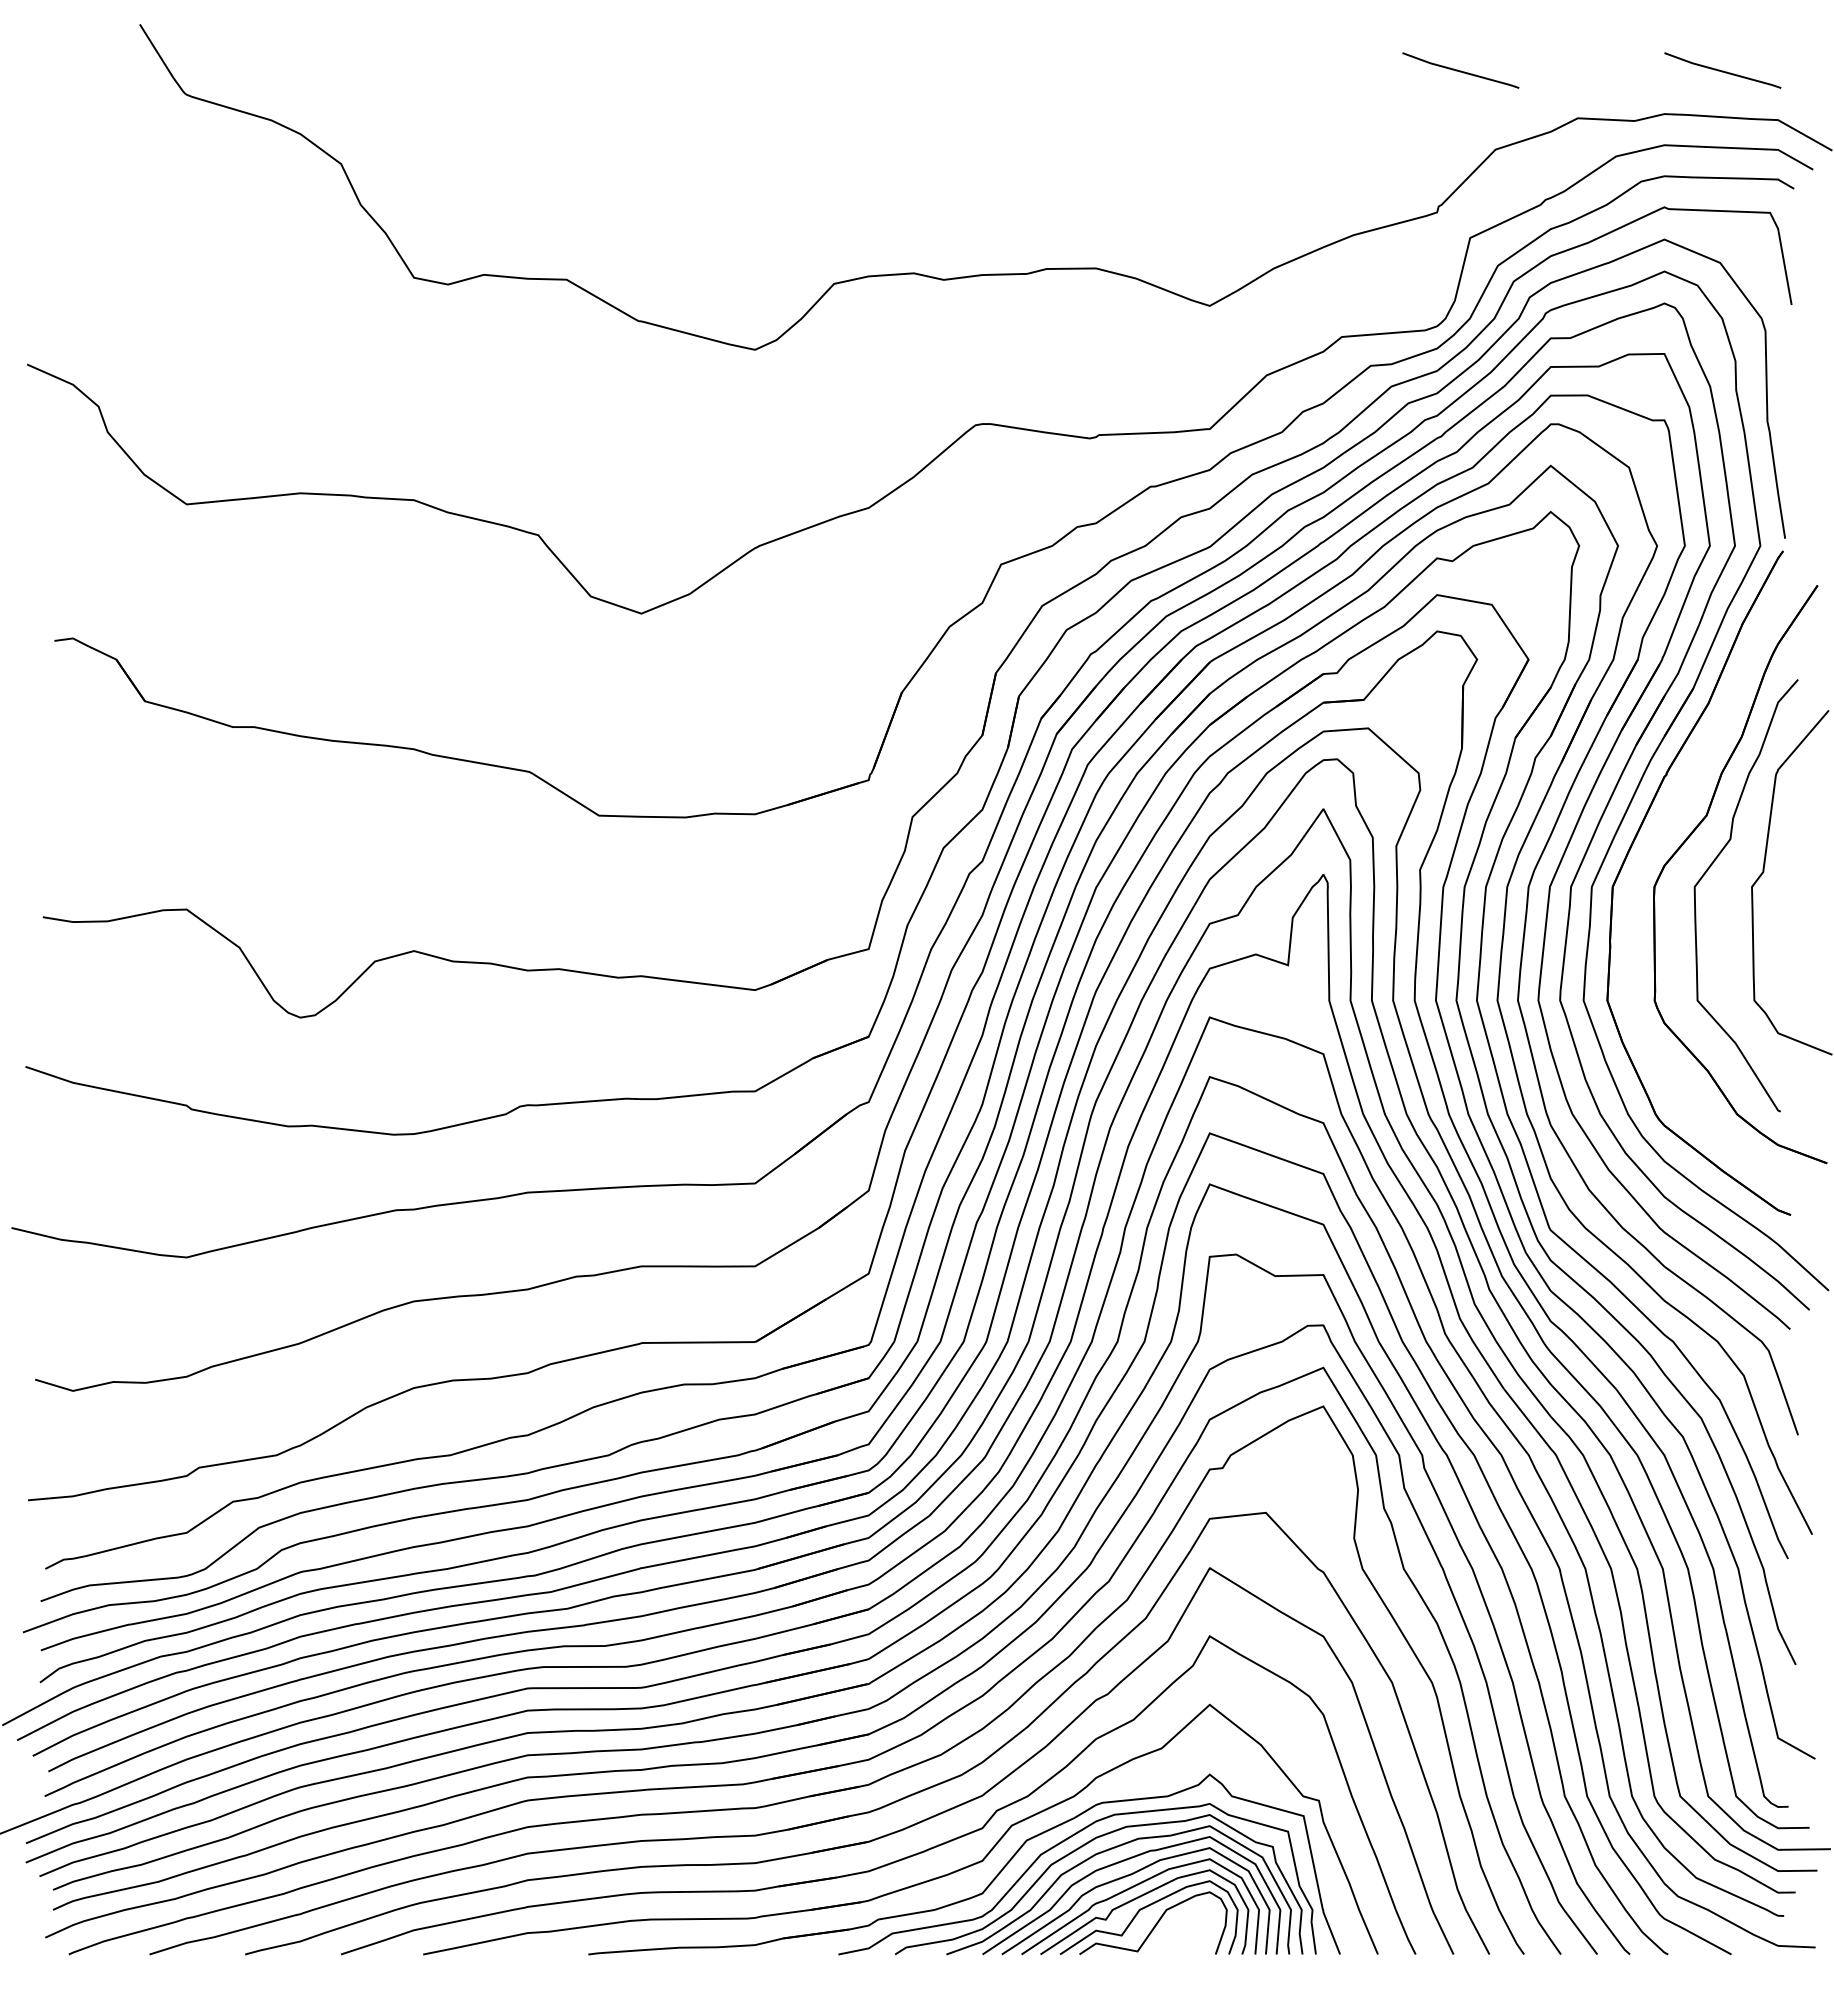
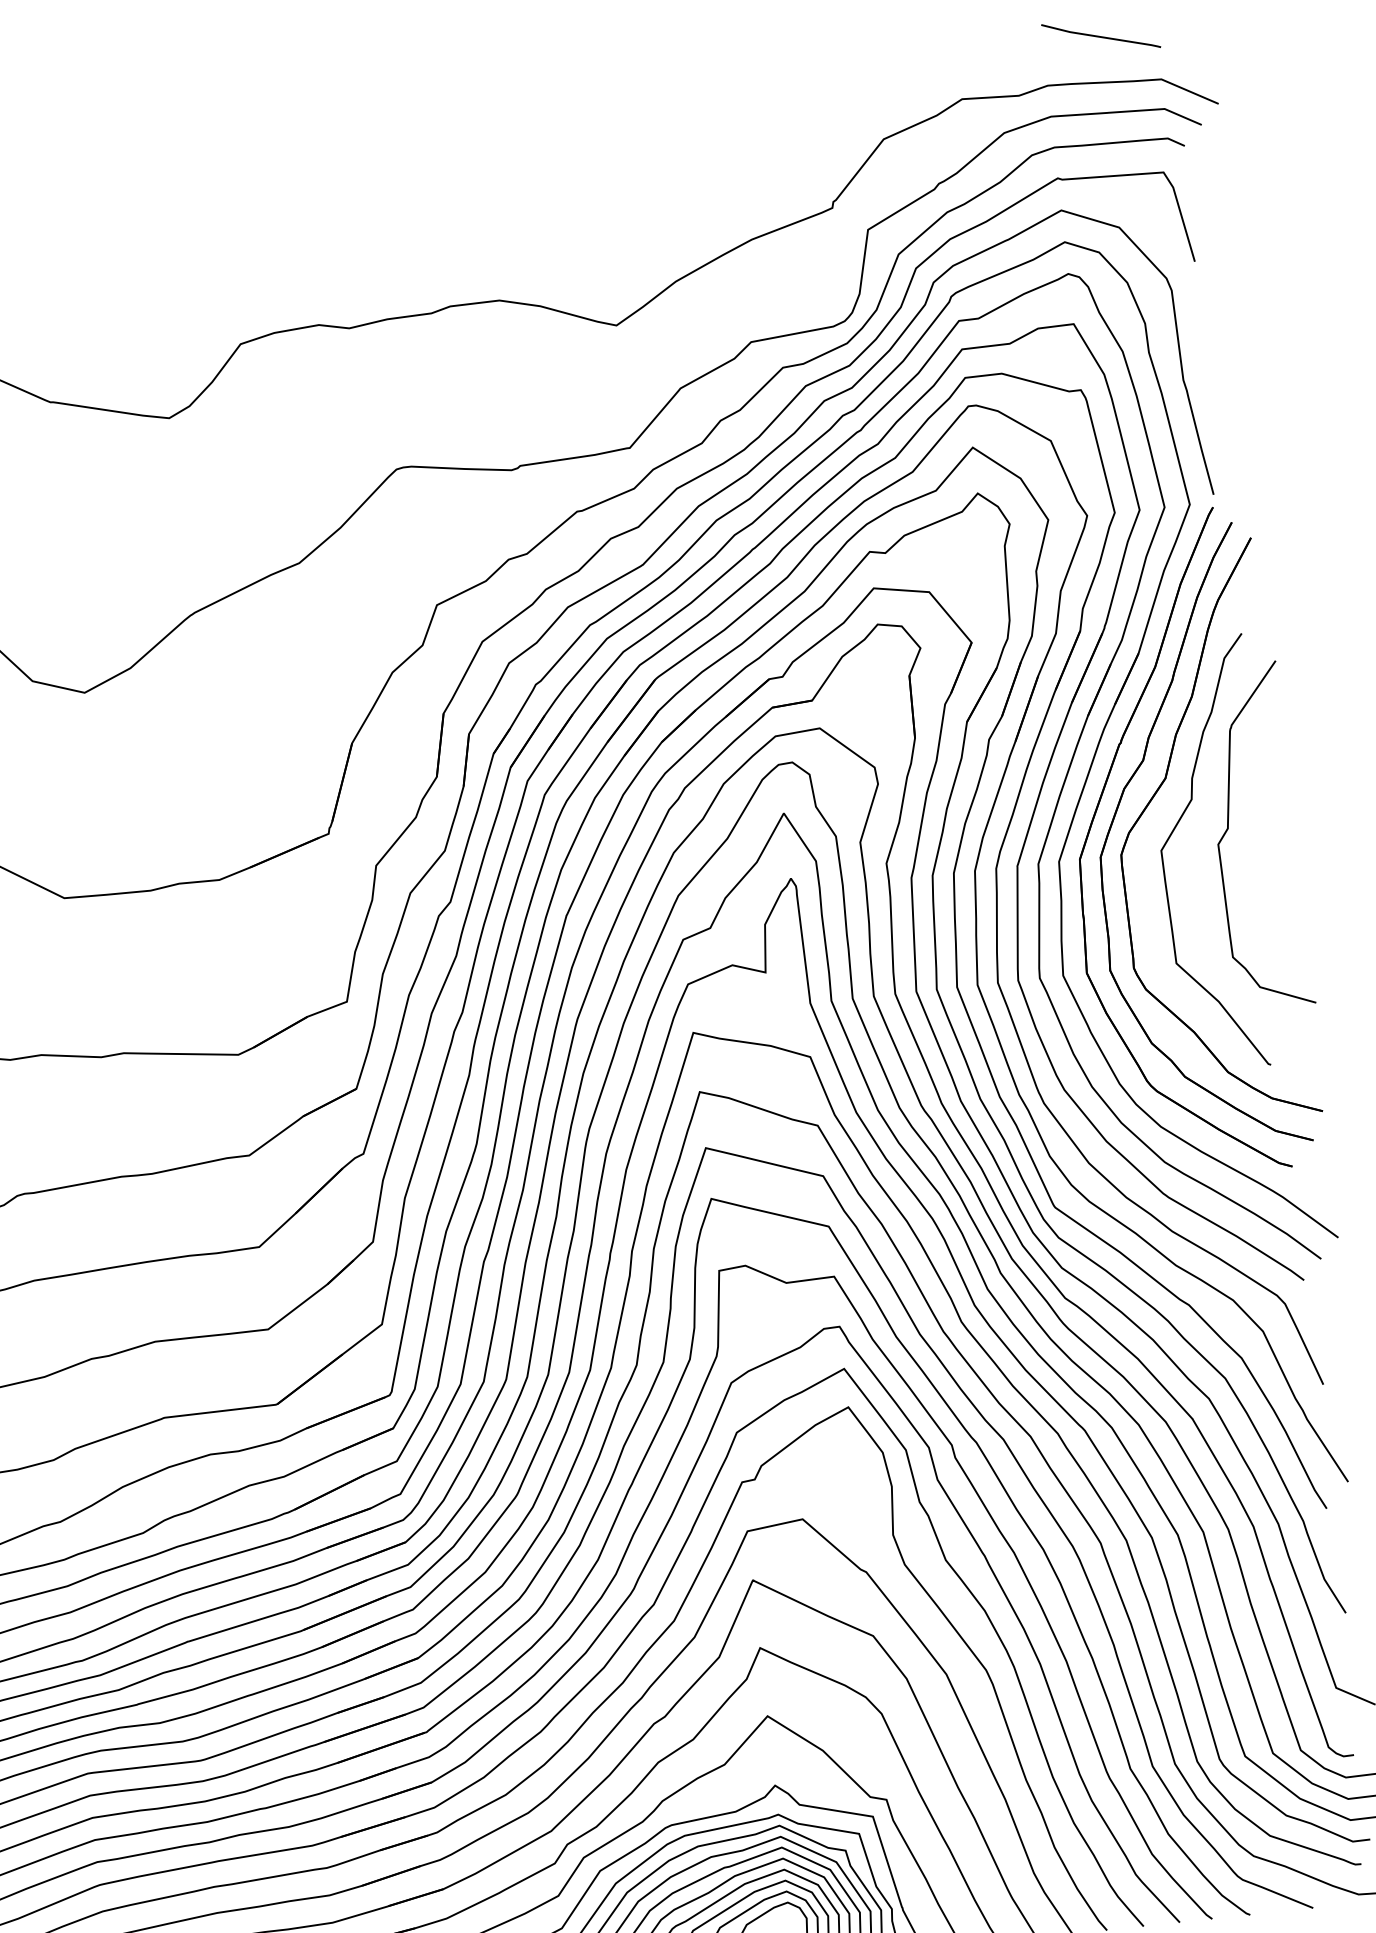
line: (1460, 70) -> (840, 64), removed
part: (1654, 844) -> (1116, 812), added

